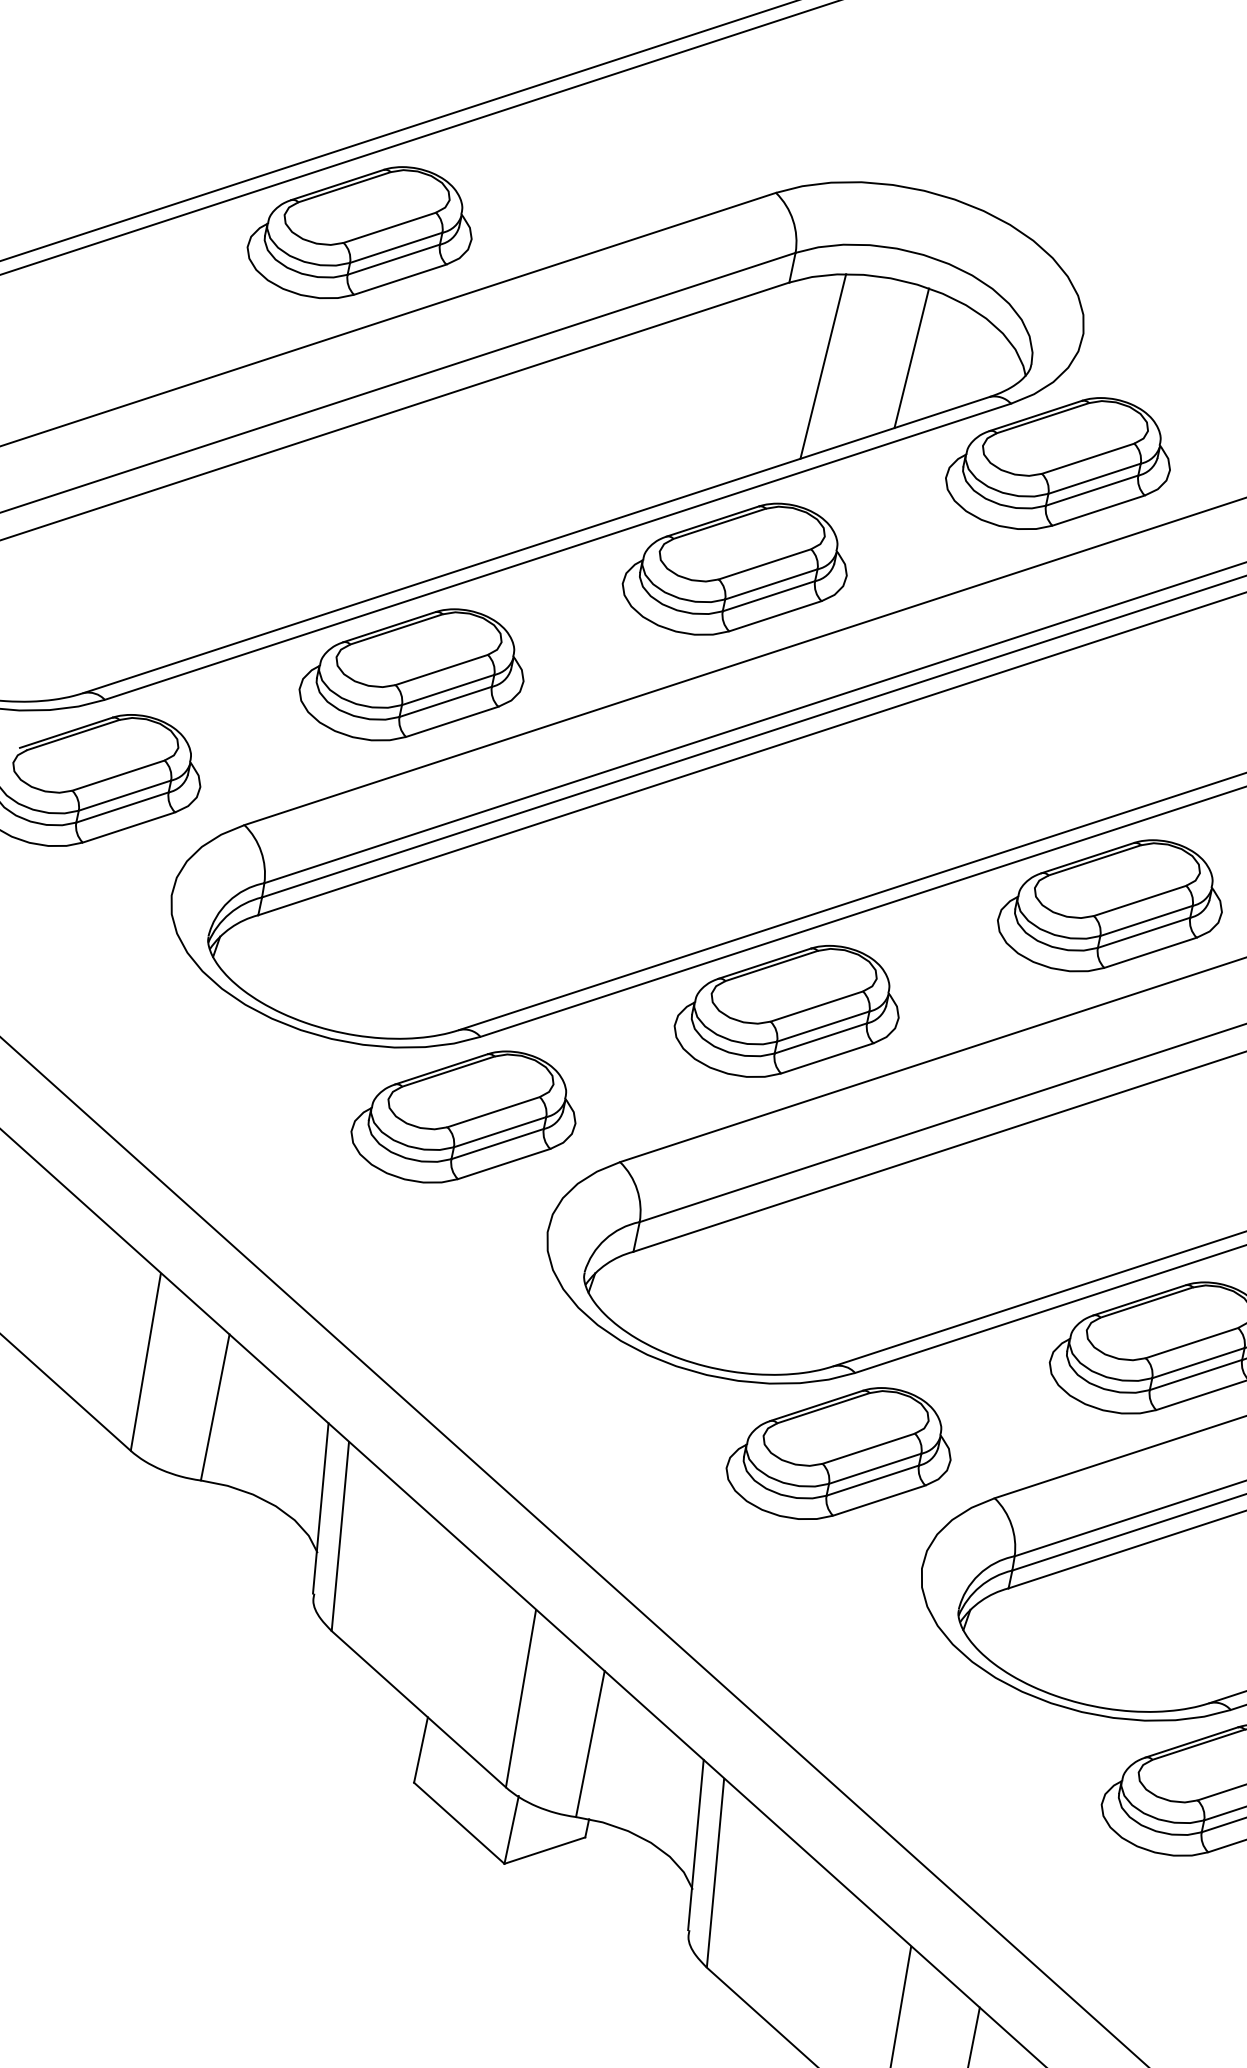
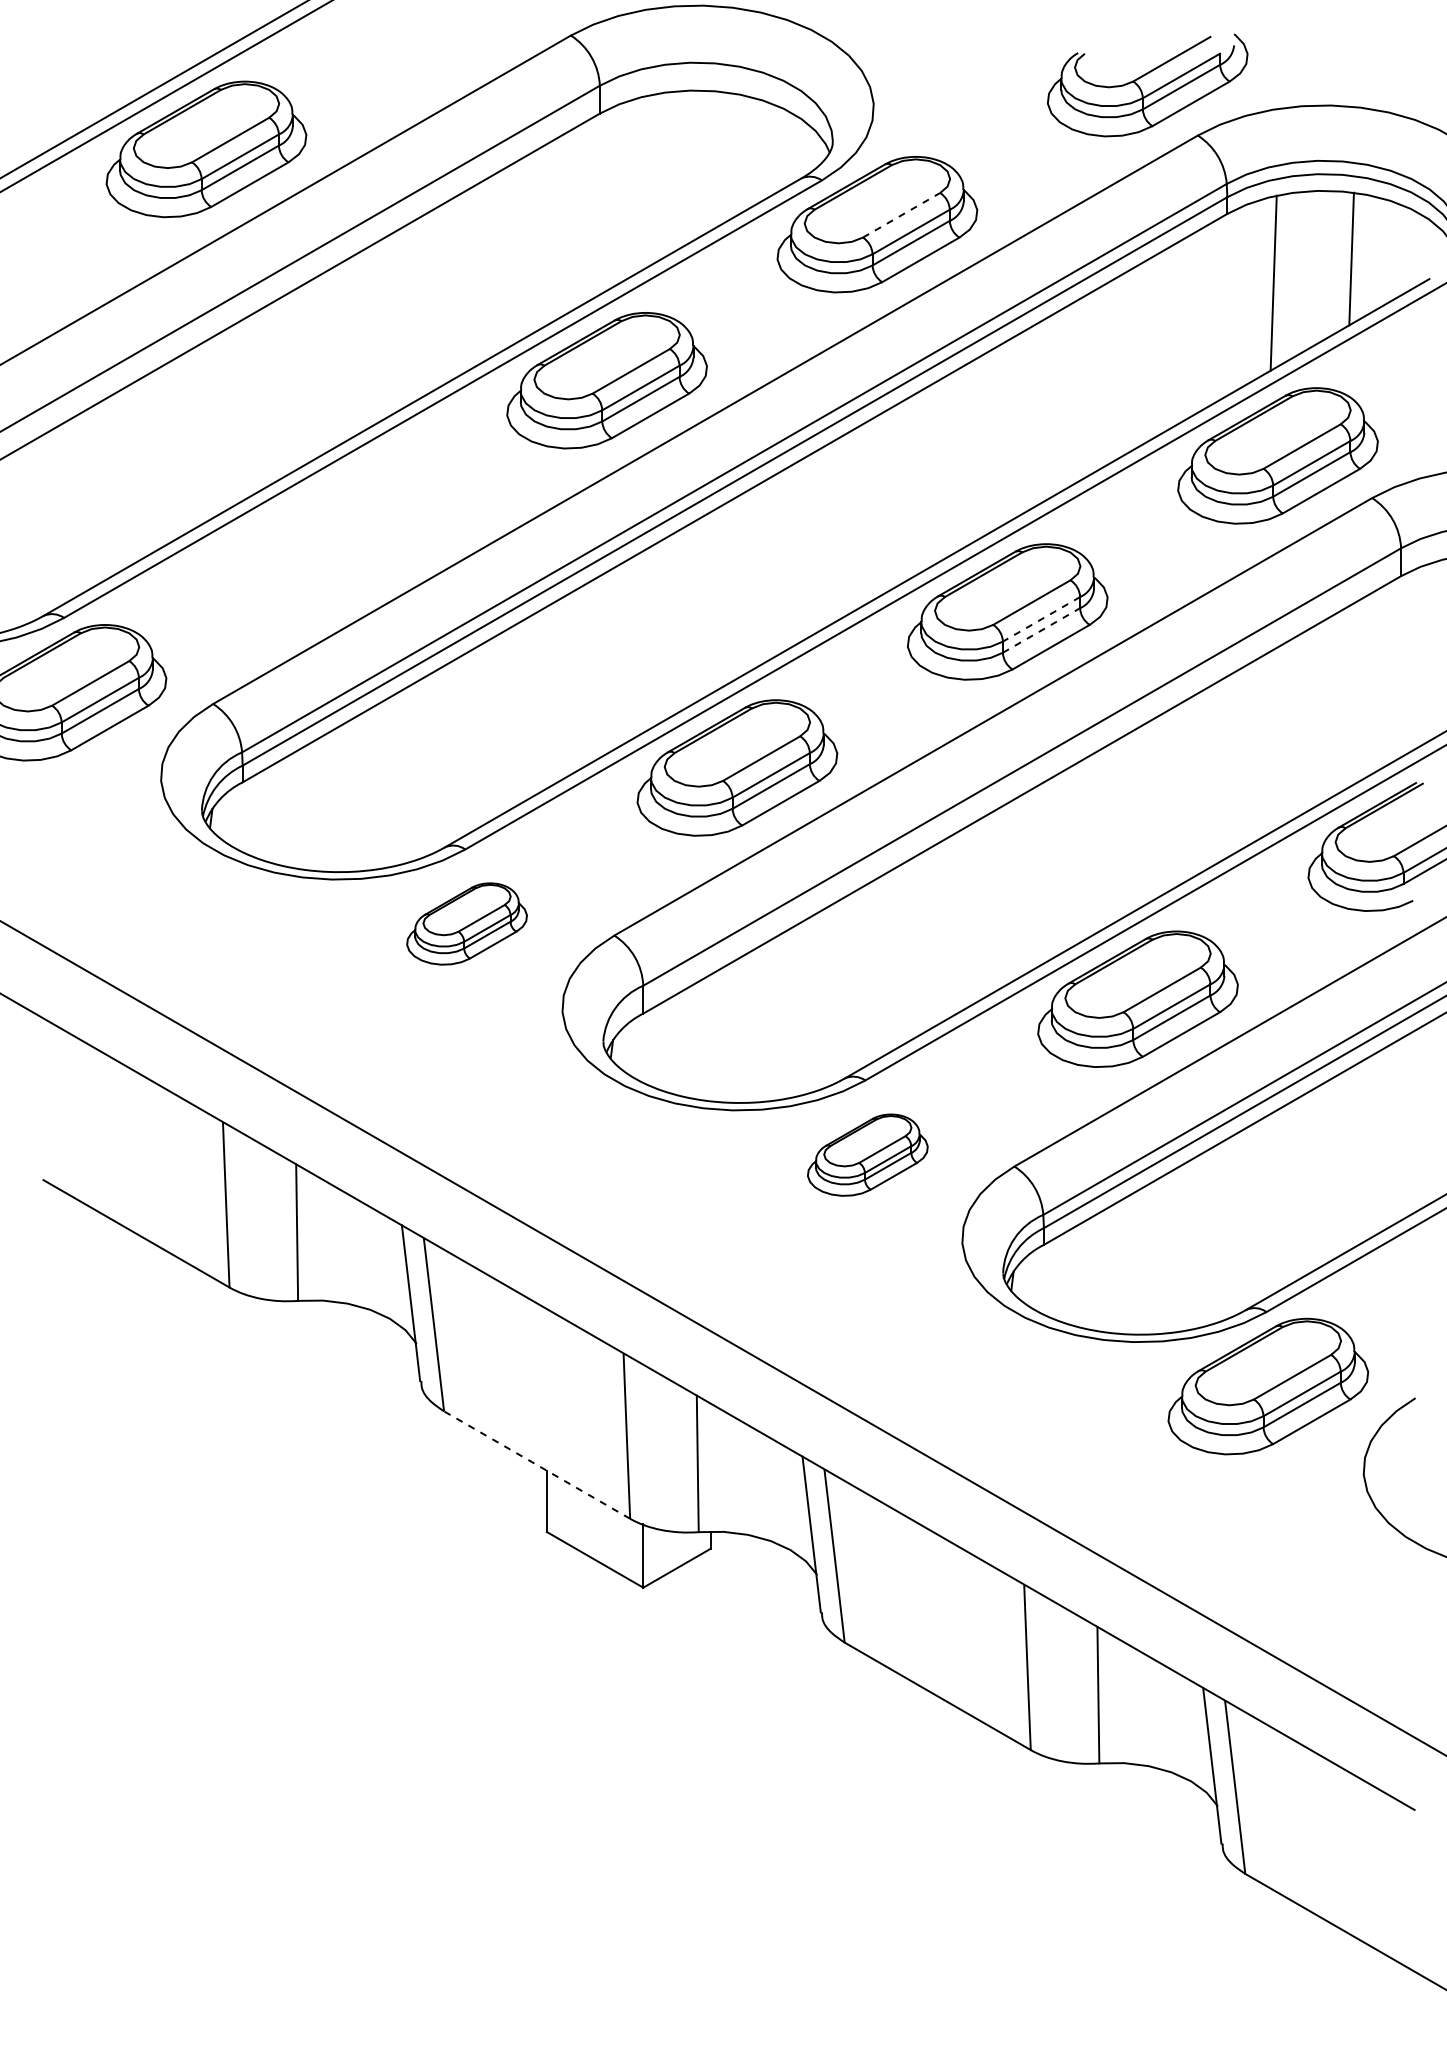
line: (911, 358) -> (723, 158), removed
line: (823, 366) -> (646, 182), removed
line: (1088, 458) -> (901, 215), solid -> dashed
part: (413, 674) -> (336, 536), removed
line: (1146, 921) -> (1041, 619), solid -> dashed
line: (1144, 932) -> (1041, 630), solid -> dashed
part: (465, 1116) -> (466, 923), size x0.6
part: (840, 1452) -> (867, 1154), size x0.6
line: (418, 1708) -> (536, 1464), solid -> dashed

